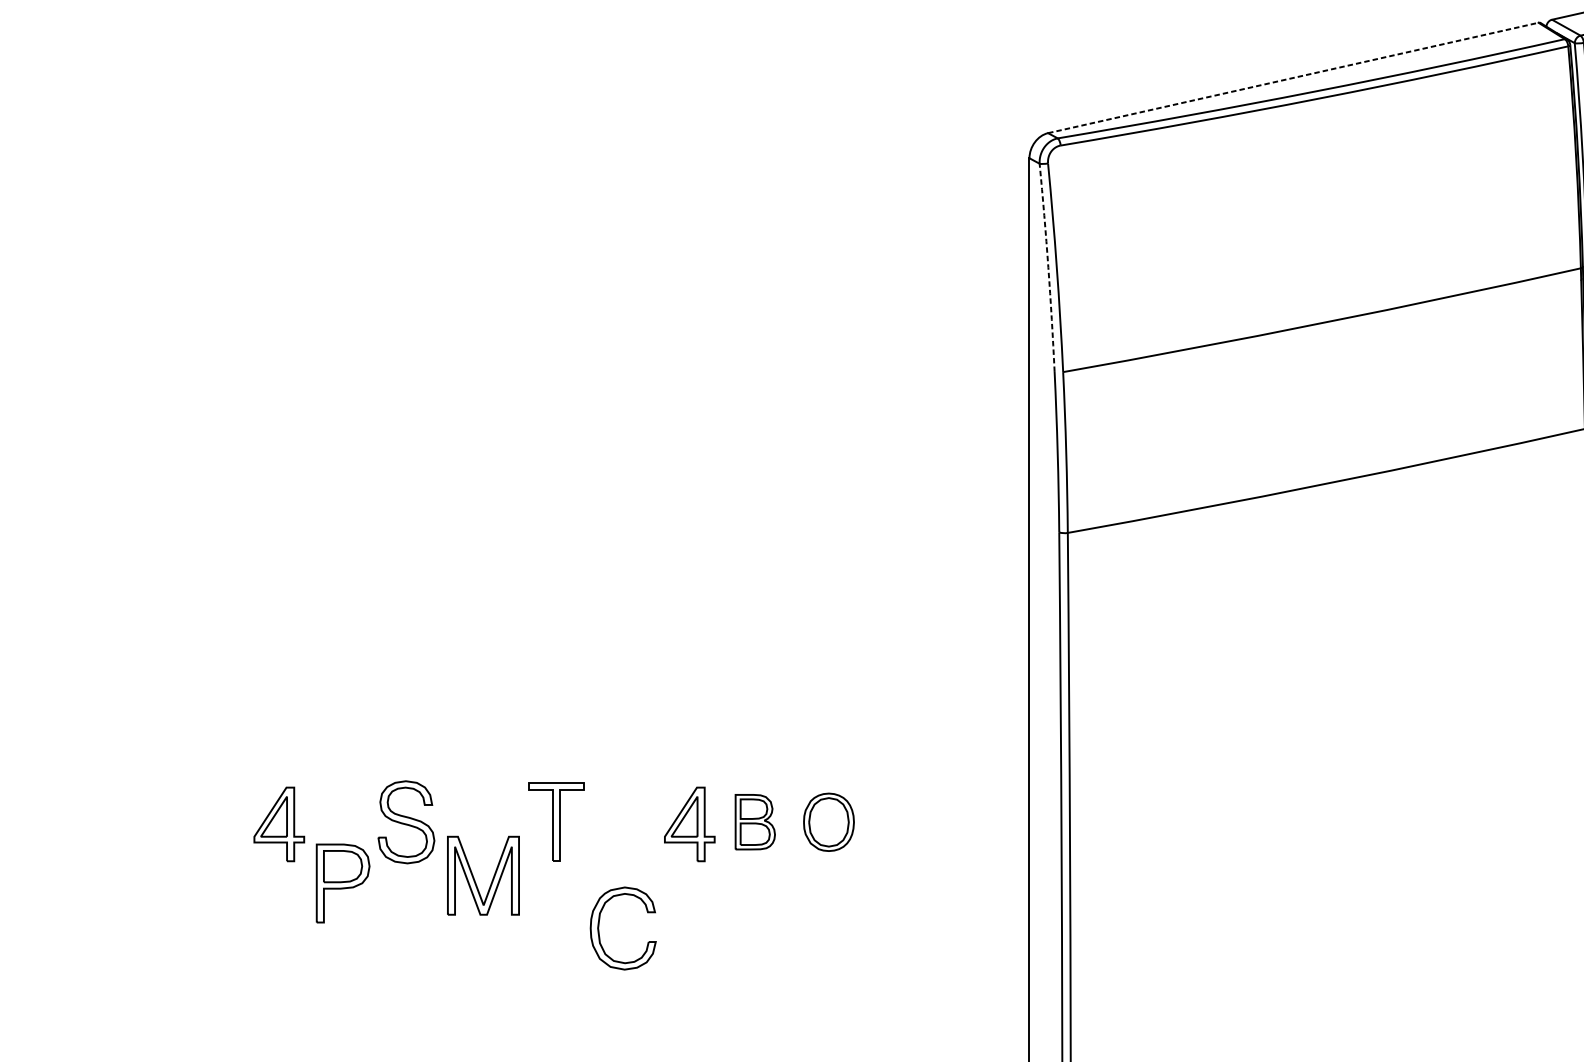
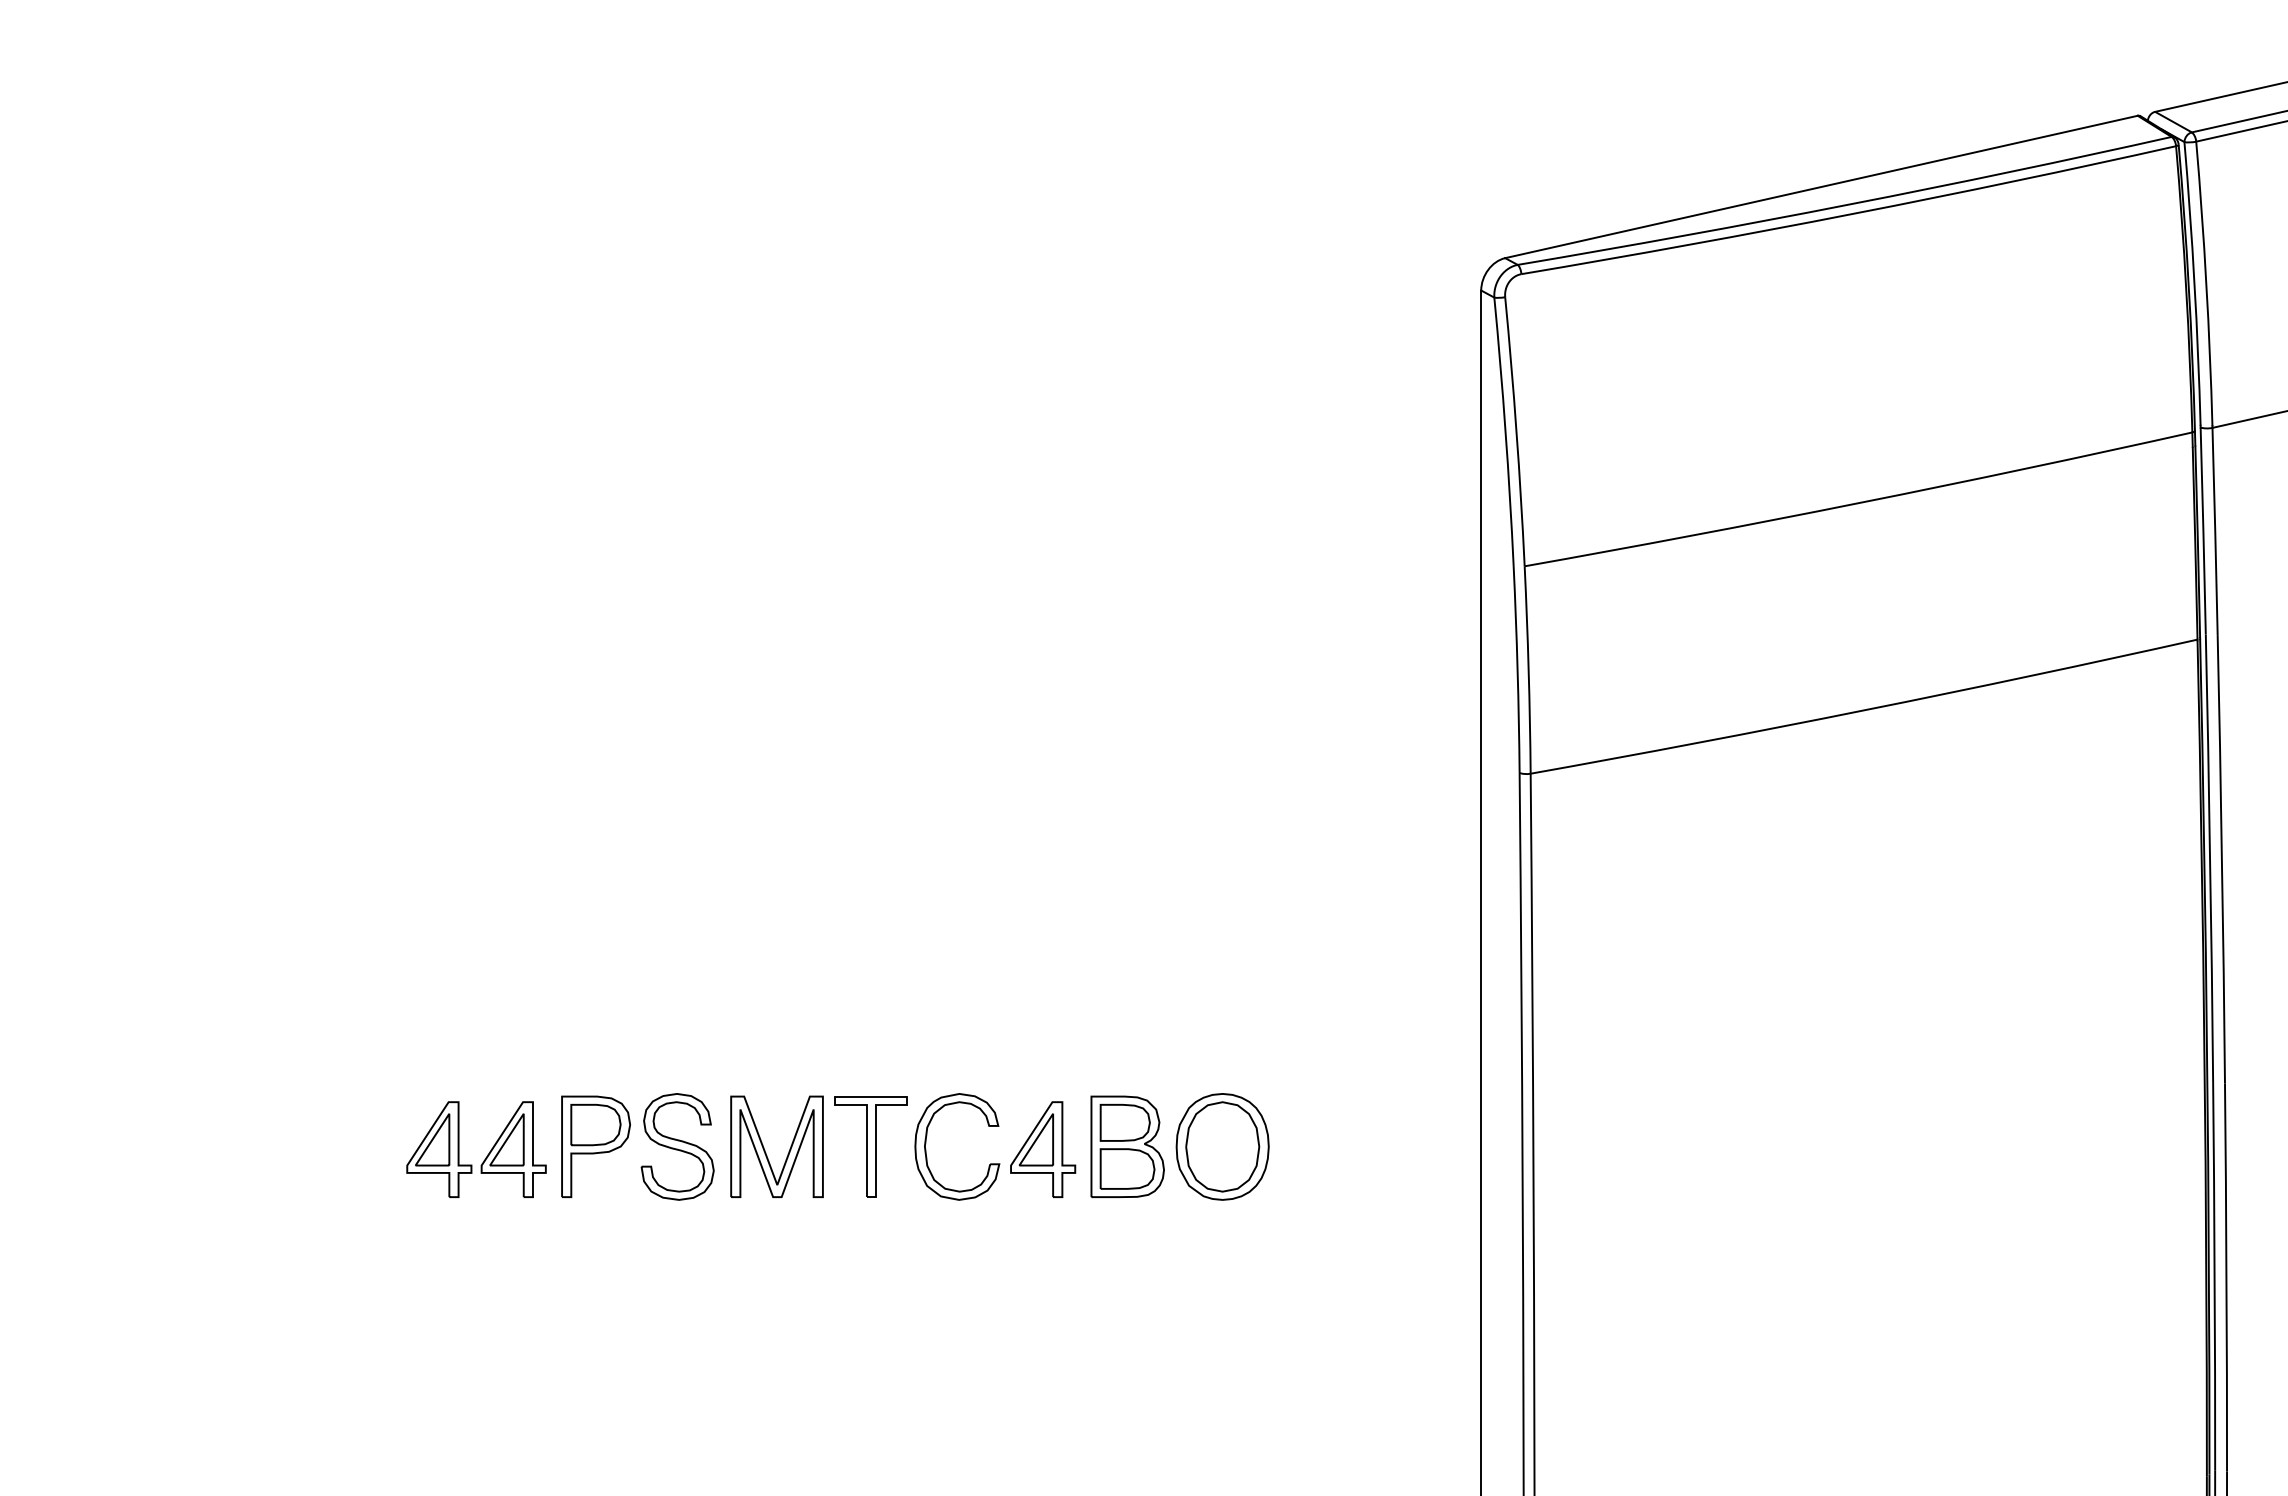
line: (1293, 77) -> (1821, 186), dashed -> solid
arc: (1048, 267) -> (1505, 431), dashed -> solid
part: (755, 821) -> (1127, 1146), size x1.43
part: (828, 821) -> (1222, 1146), size x1.43
part: (221, 824) -> (439, 1149), added
part: (475, 880) -> (766, 1152), moved
part: (342, 883) -> (595, 1146), moved
part: (599, 925) -> (926, 1143), moved

